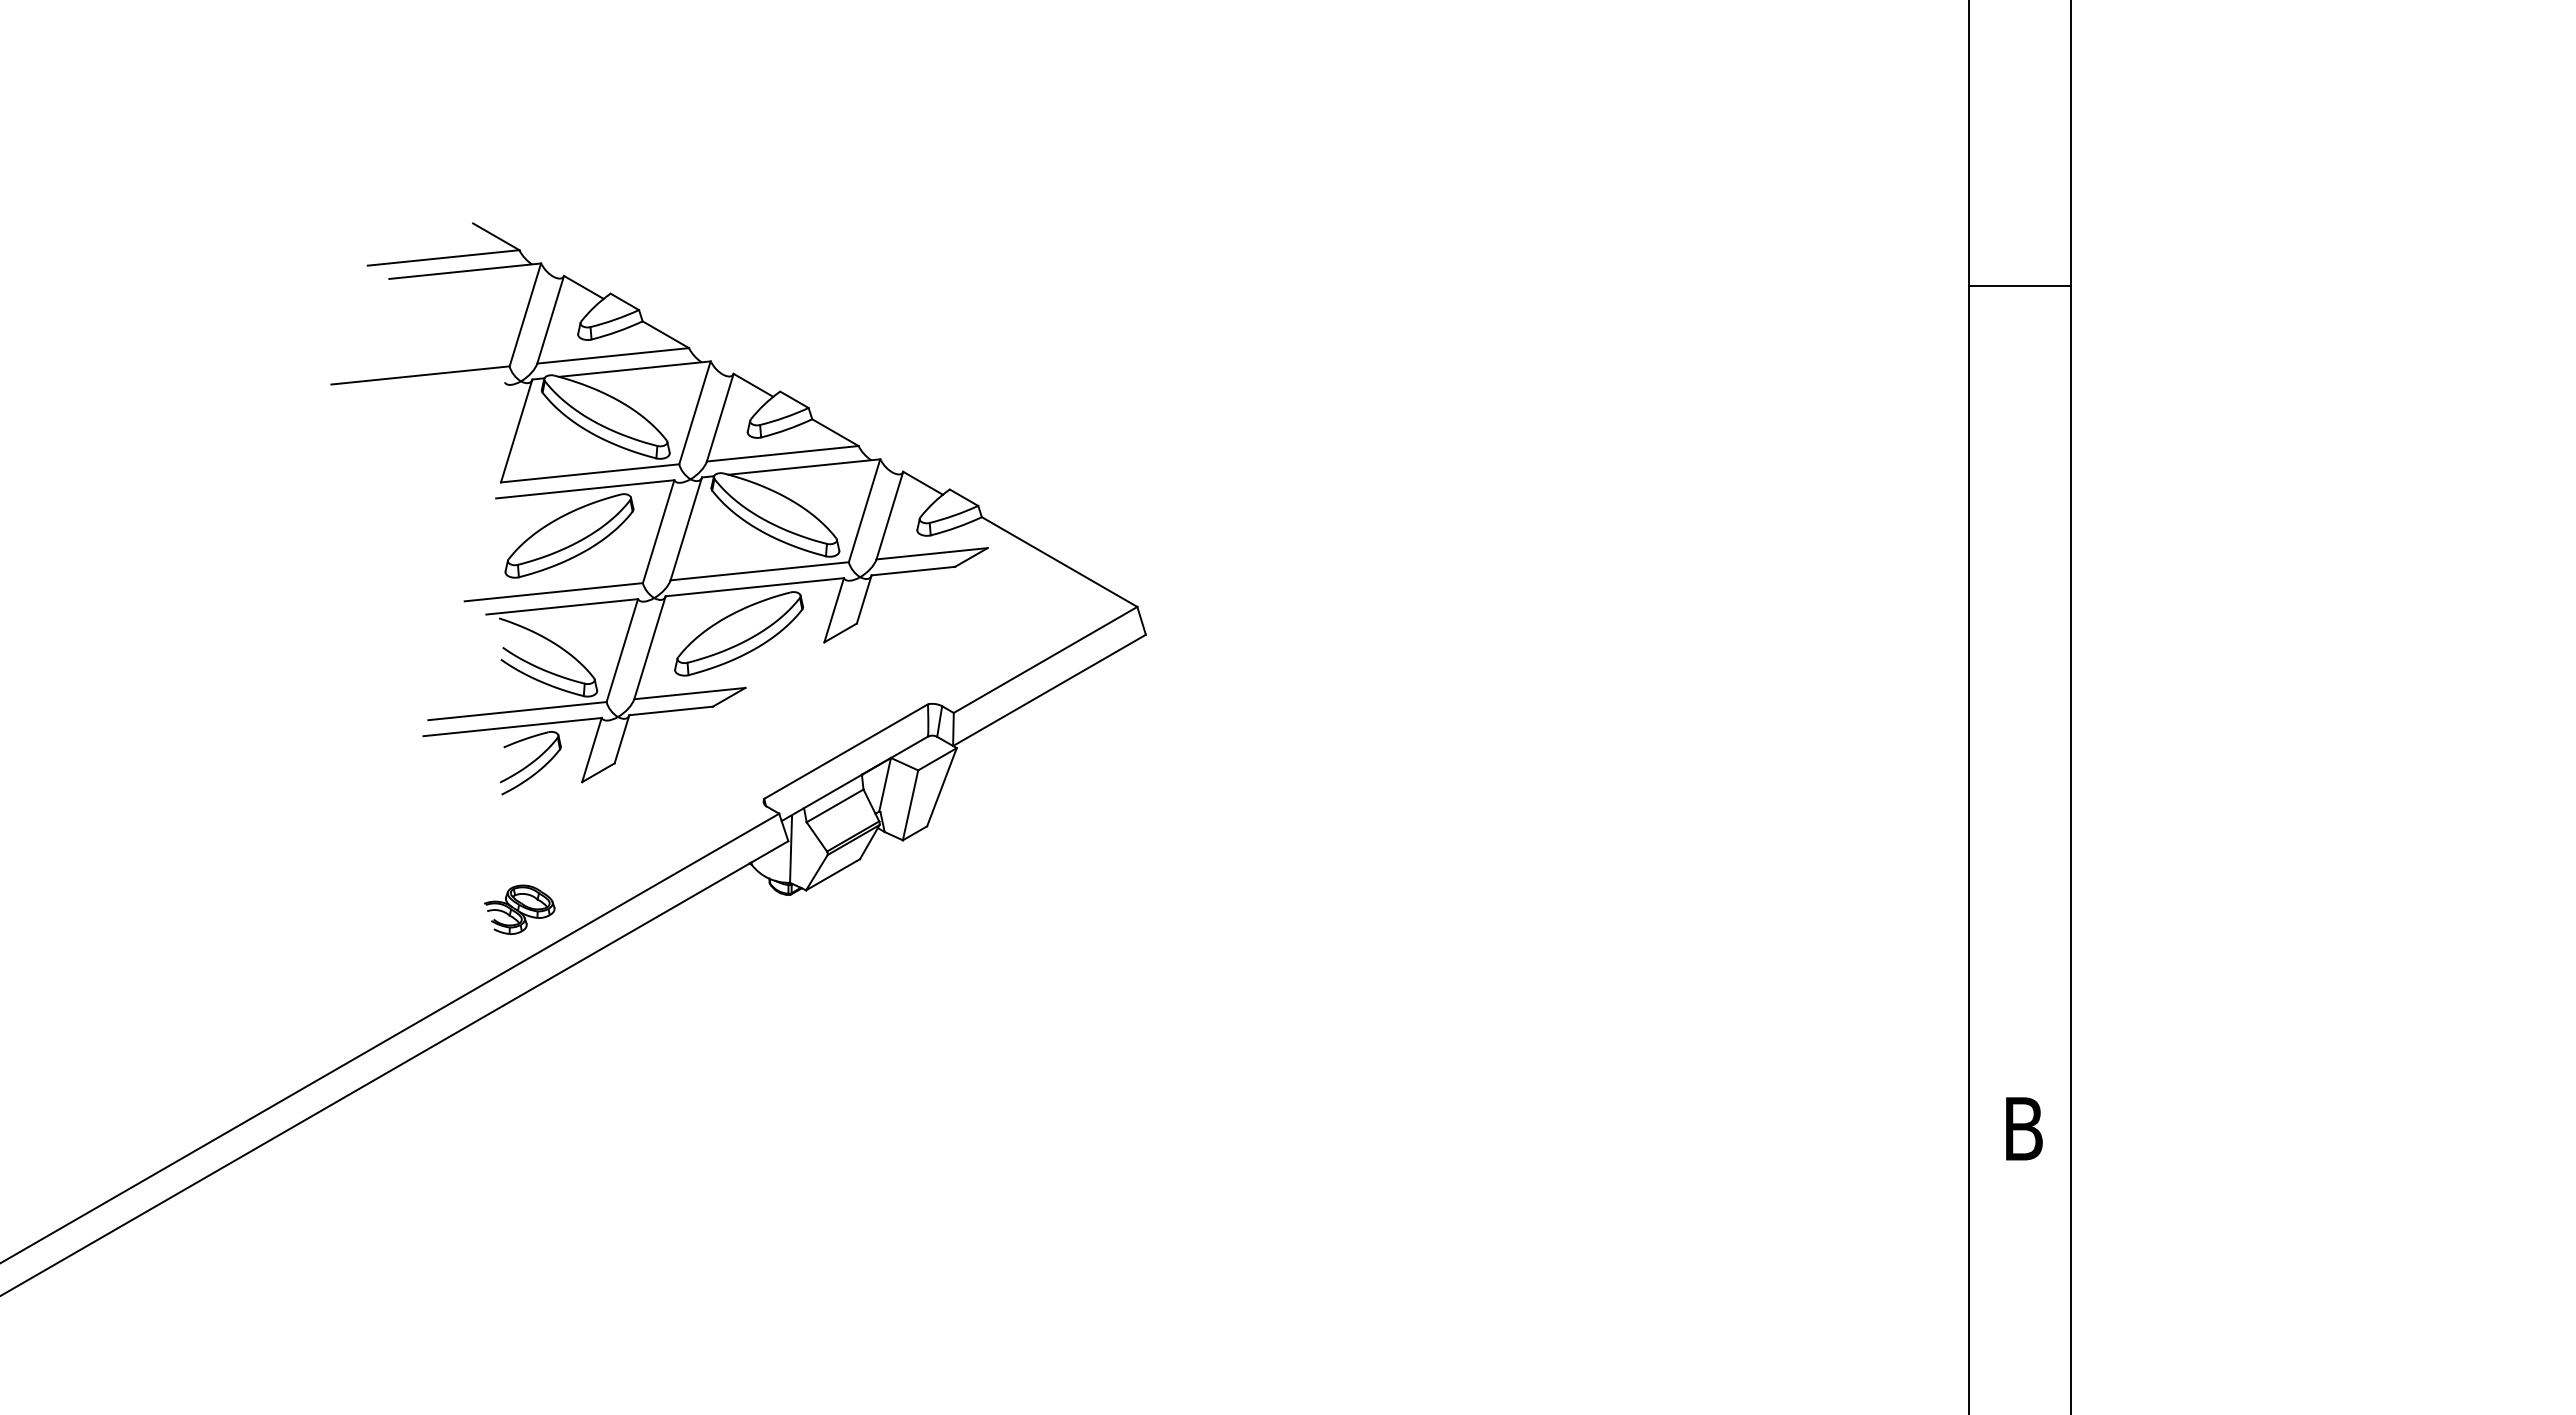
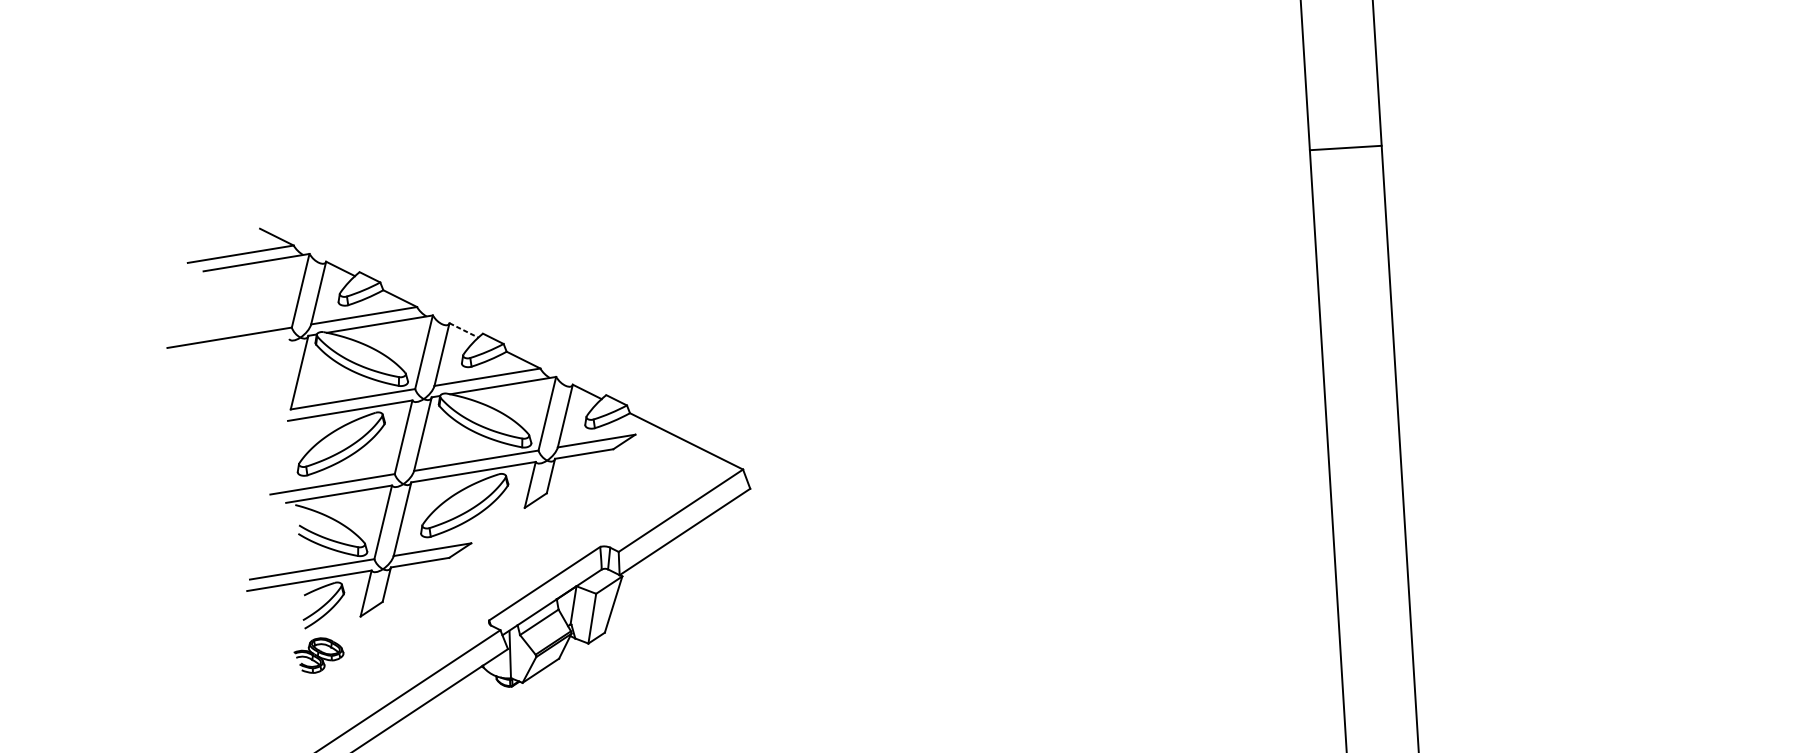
line: (2020, 286) -> (1346, 148), moved
line: (753, 385) -> (463, 330), solid -> dashed
part: (519, 909) -> (318, 655), moved

